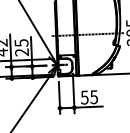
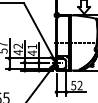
text: (21, 47) -> (32, 49), 25 -> 41
text: (93, 97) -> (79, 85), 55 -> 52

